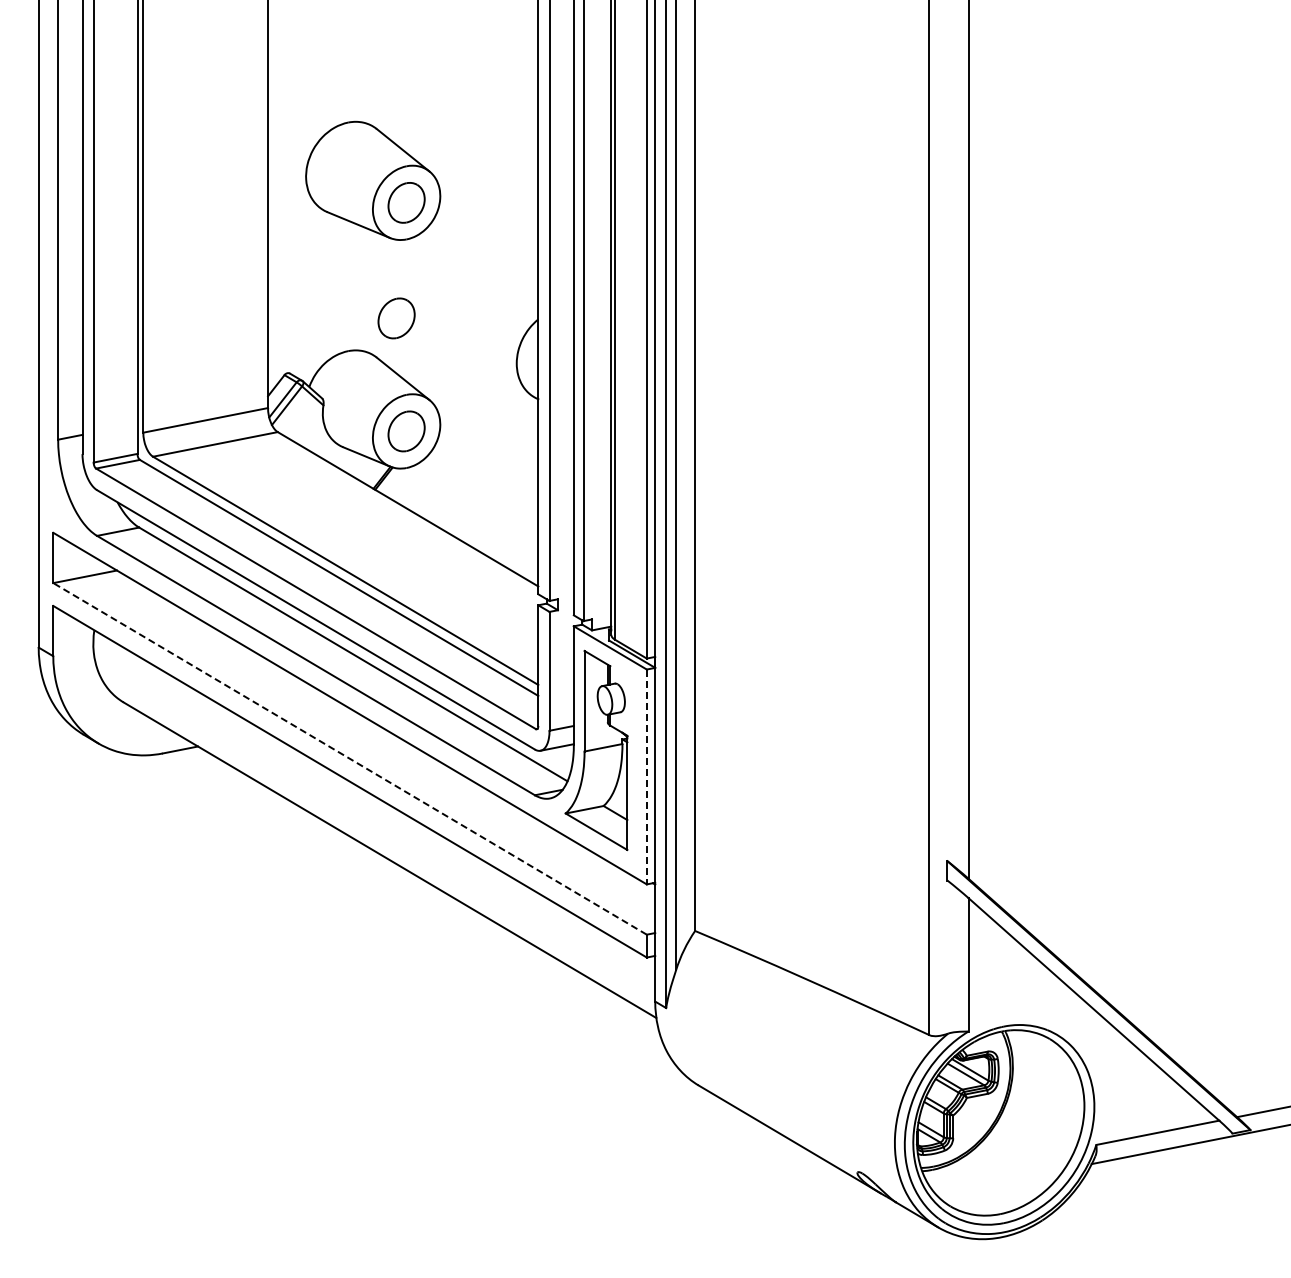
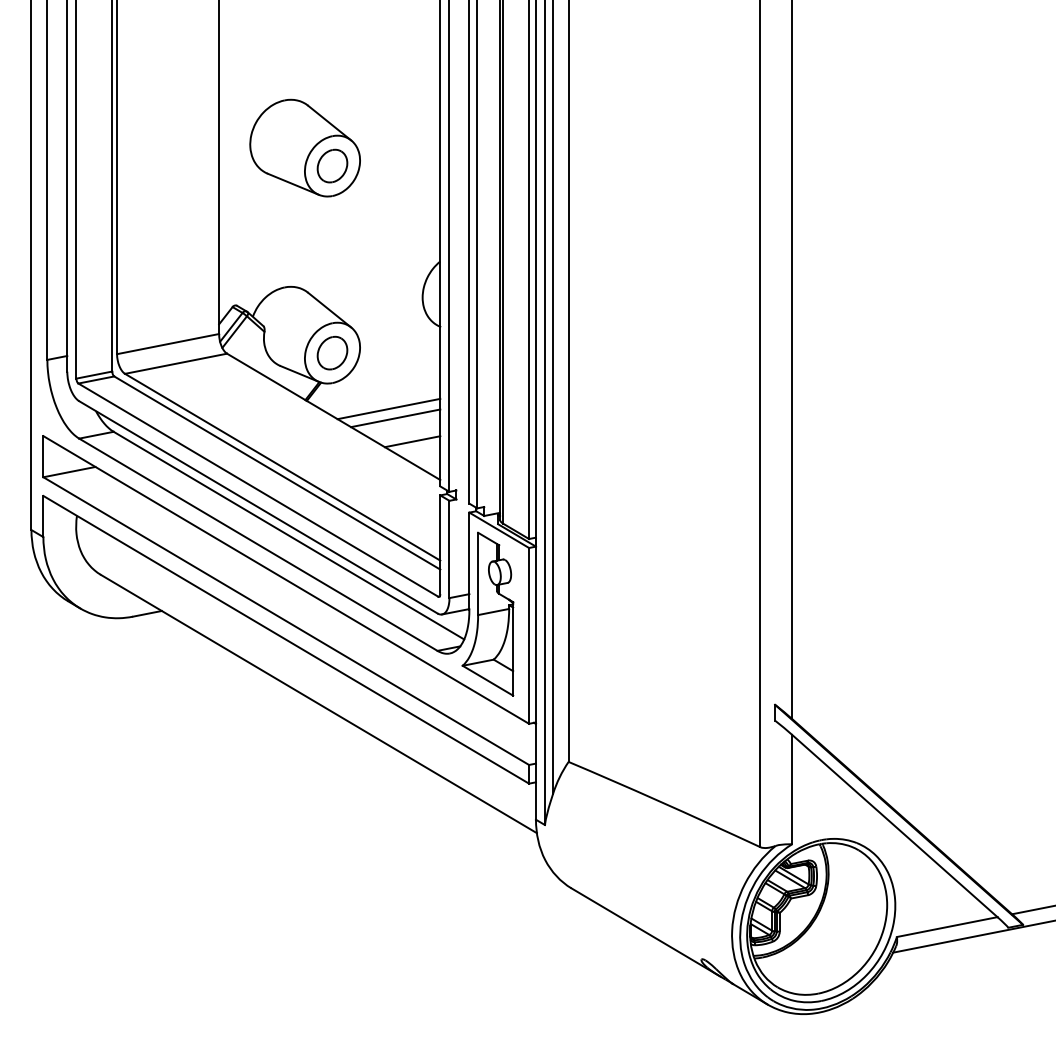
part: (396, 318) -> (324, 260), removed
line: (475, 499) -> (388, 408), added
line: (483, 510) -> (395, 417), added
line: (504, 539) -> (412, 441), added
line: (350, 758) -> (286, 620), dashed -> solid
line: (646, 777) -> (528, 636), dashed -> solid

